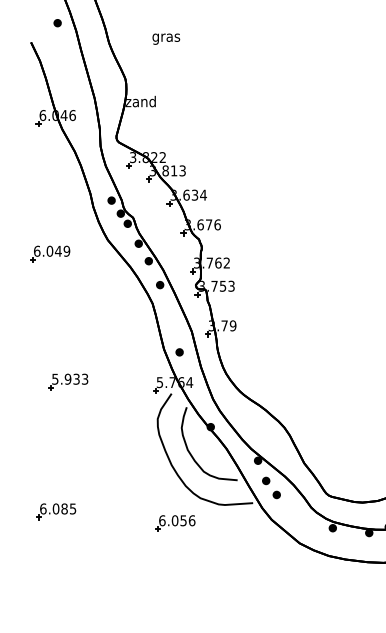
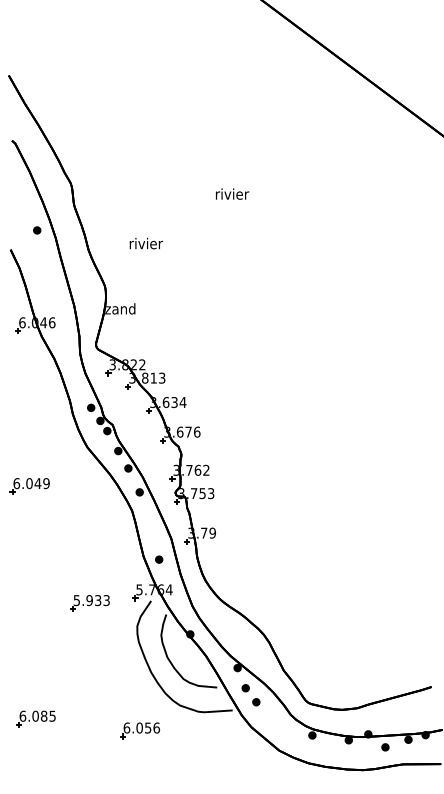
text: (166, 37) -> (146, 244), gras -> rivier
part: (49, 254) -> (29, 486), moved
part: (67, 382) -> (89, 603), moved
part: (174, 523) -> (139, 730), moved

